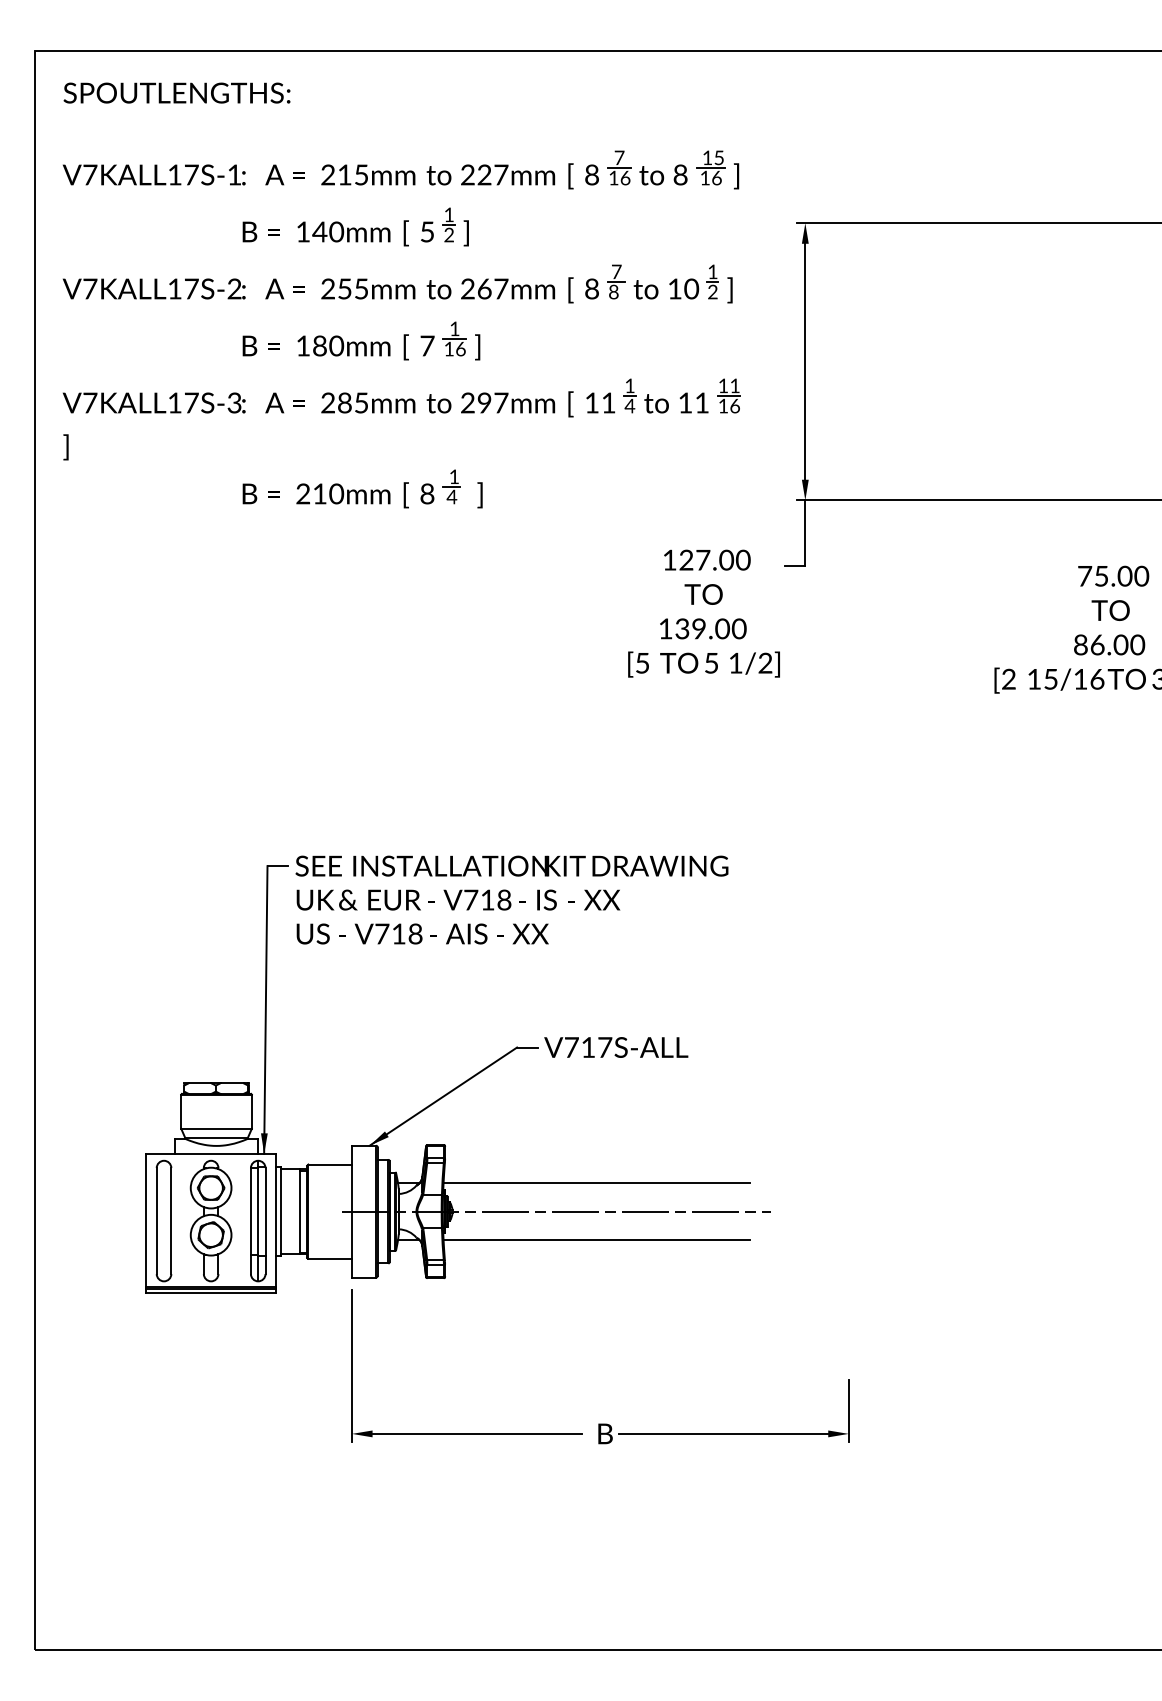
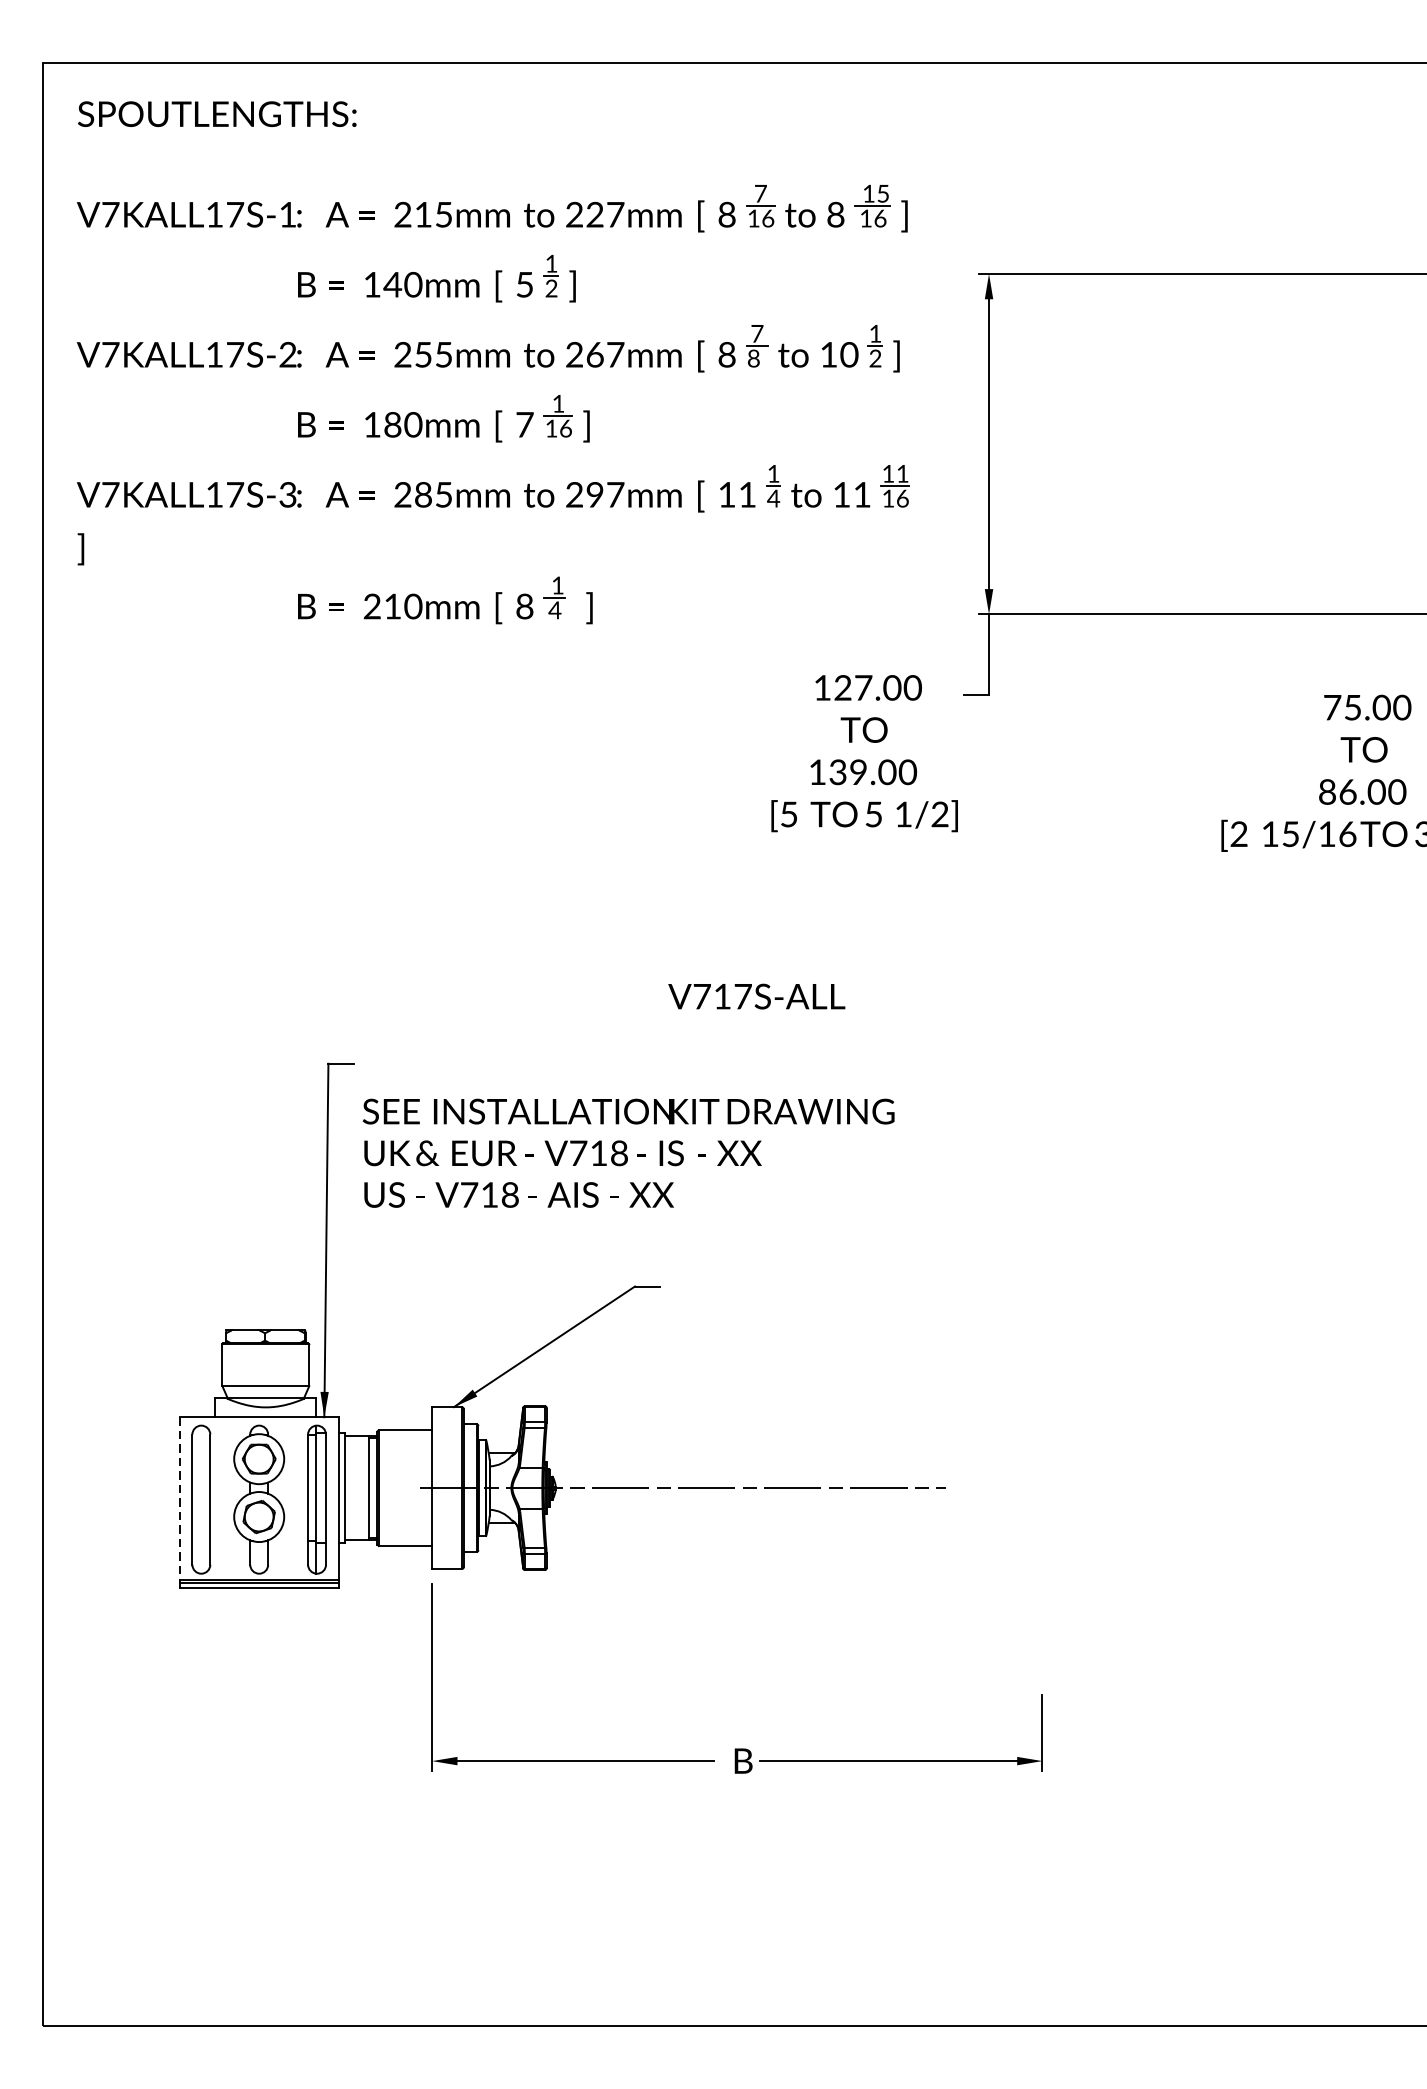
text: (511, 899) -> (628, 1152), moved
text: (616, 1047) -> (757, 996), moved
line: (596, 1183) -> (732, 1453), removed
line: (146, 1220) -> (179, 1498), solid -> dashed
line: (596, 1239) -> (732, 1522), removed

